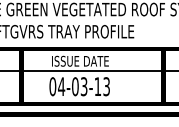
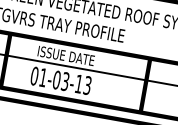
text: (61, 86) -> (43, 77), 04-03-13 -> 01-03-13

